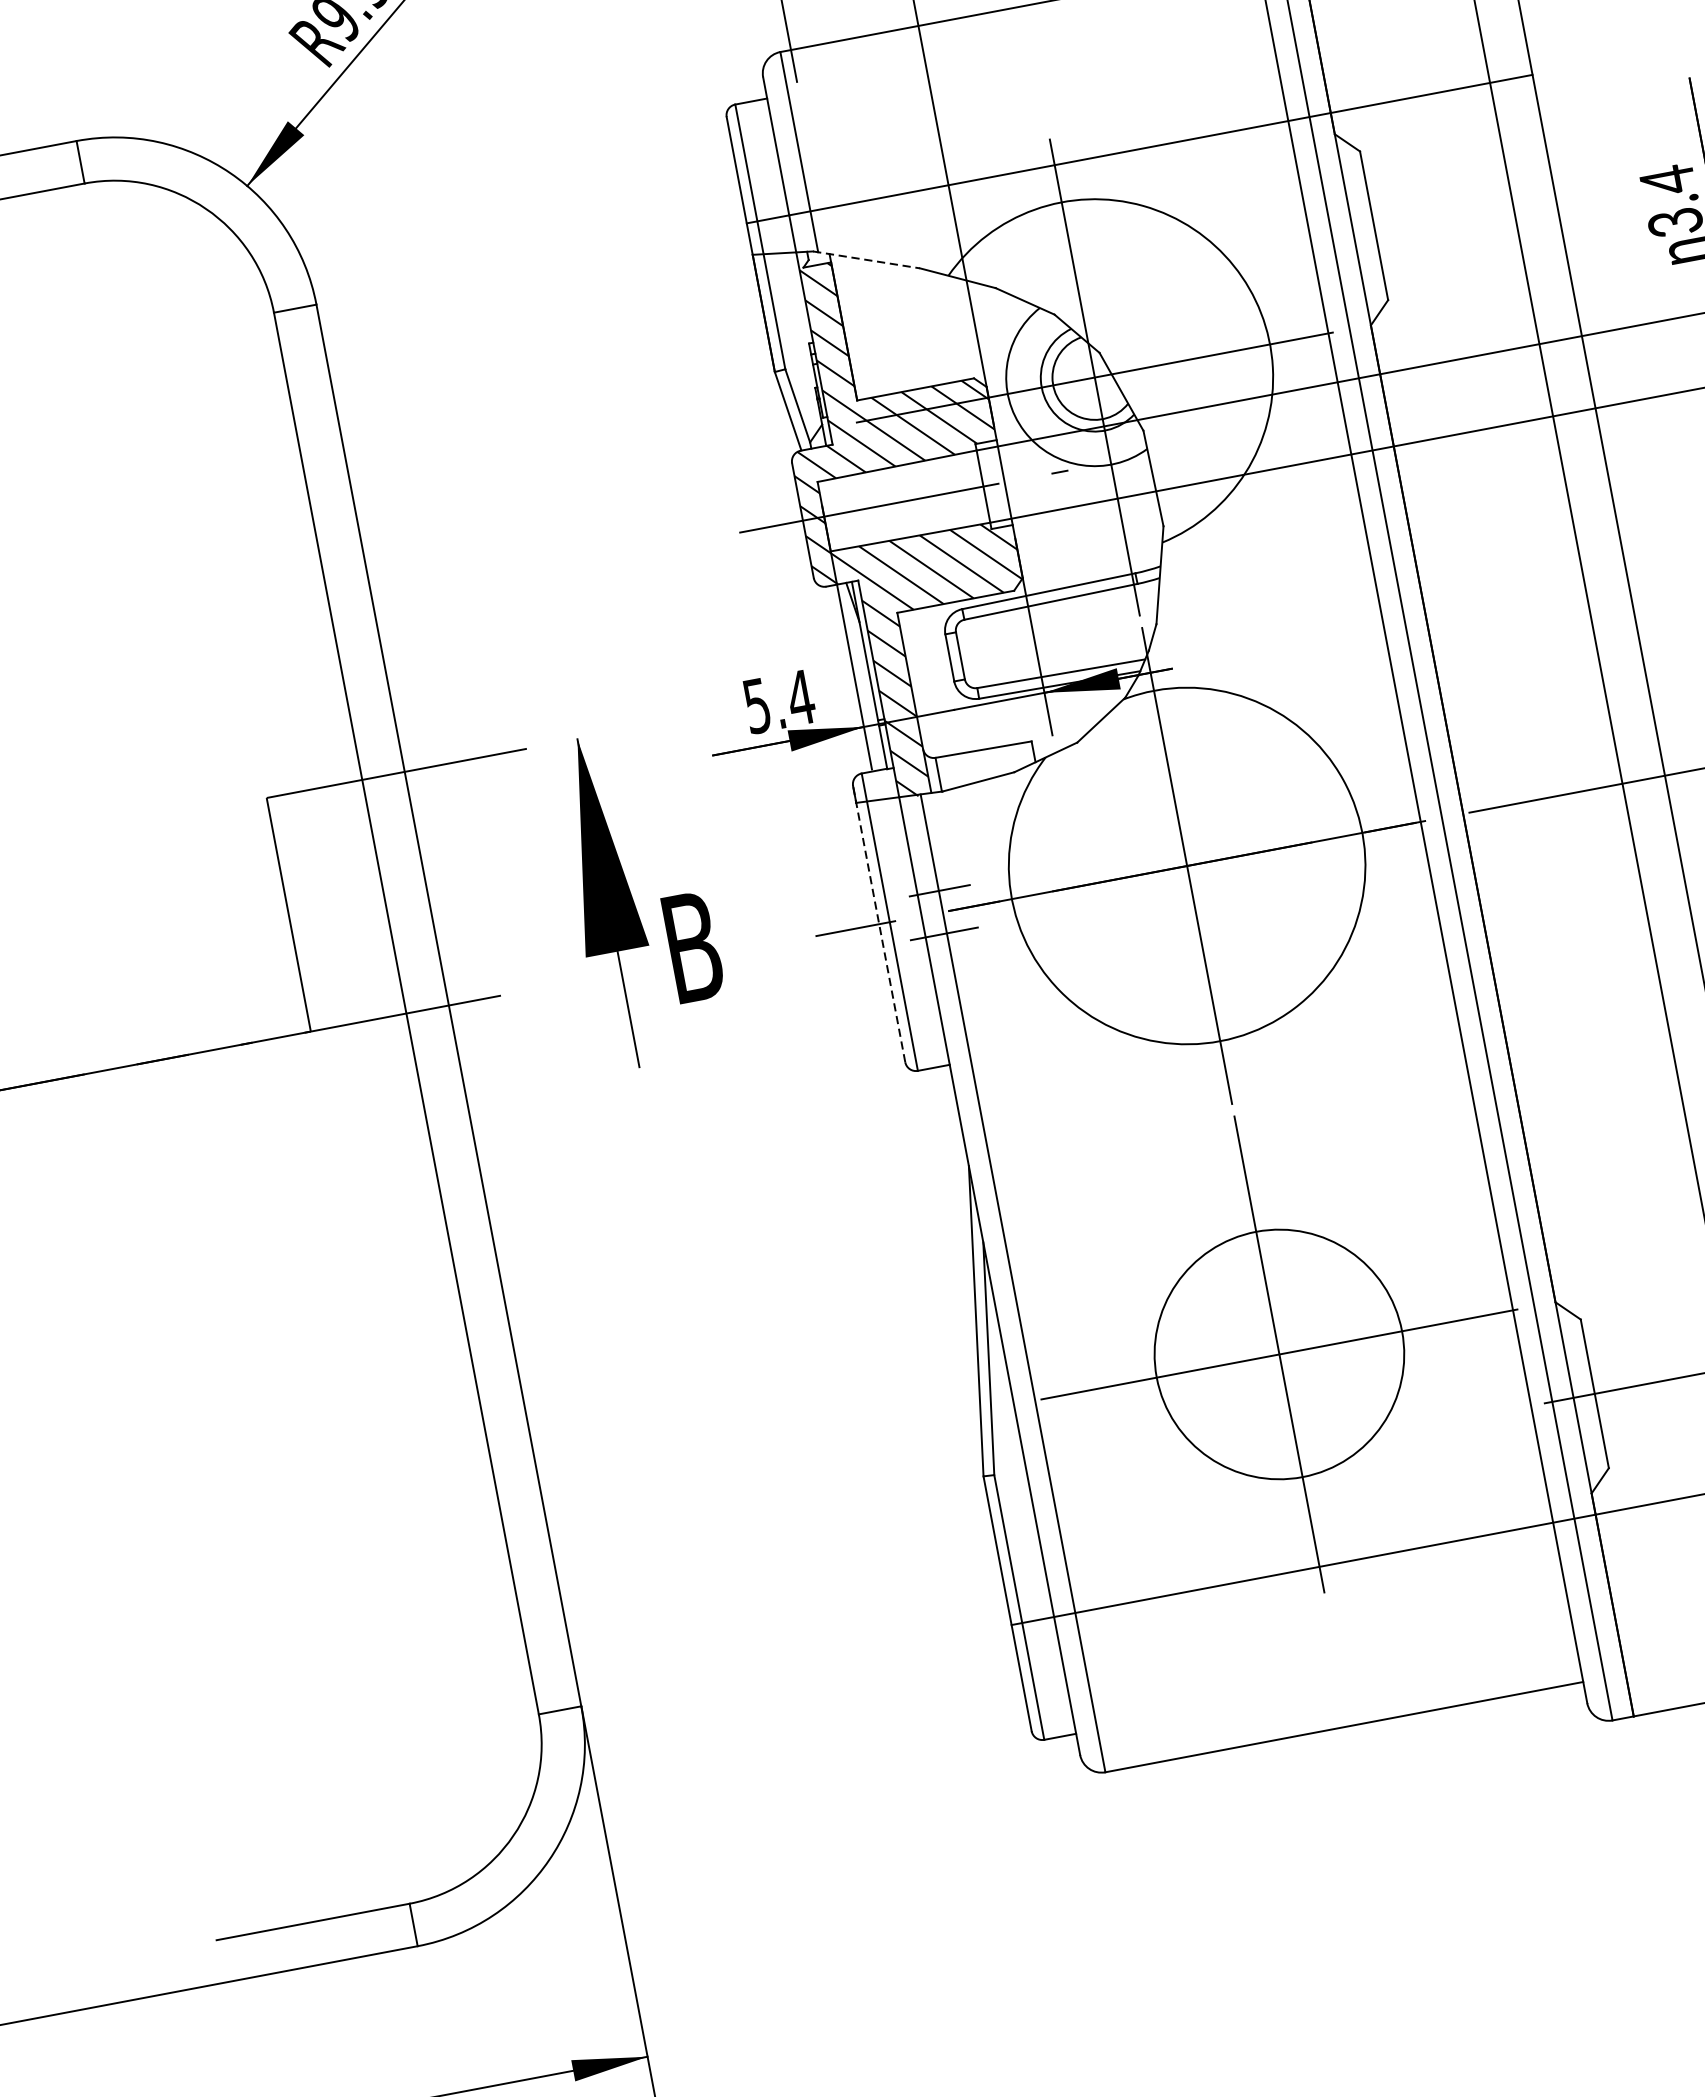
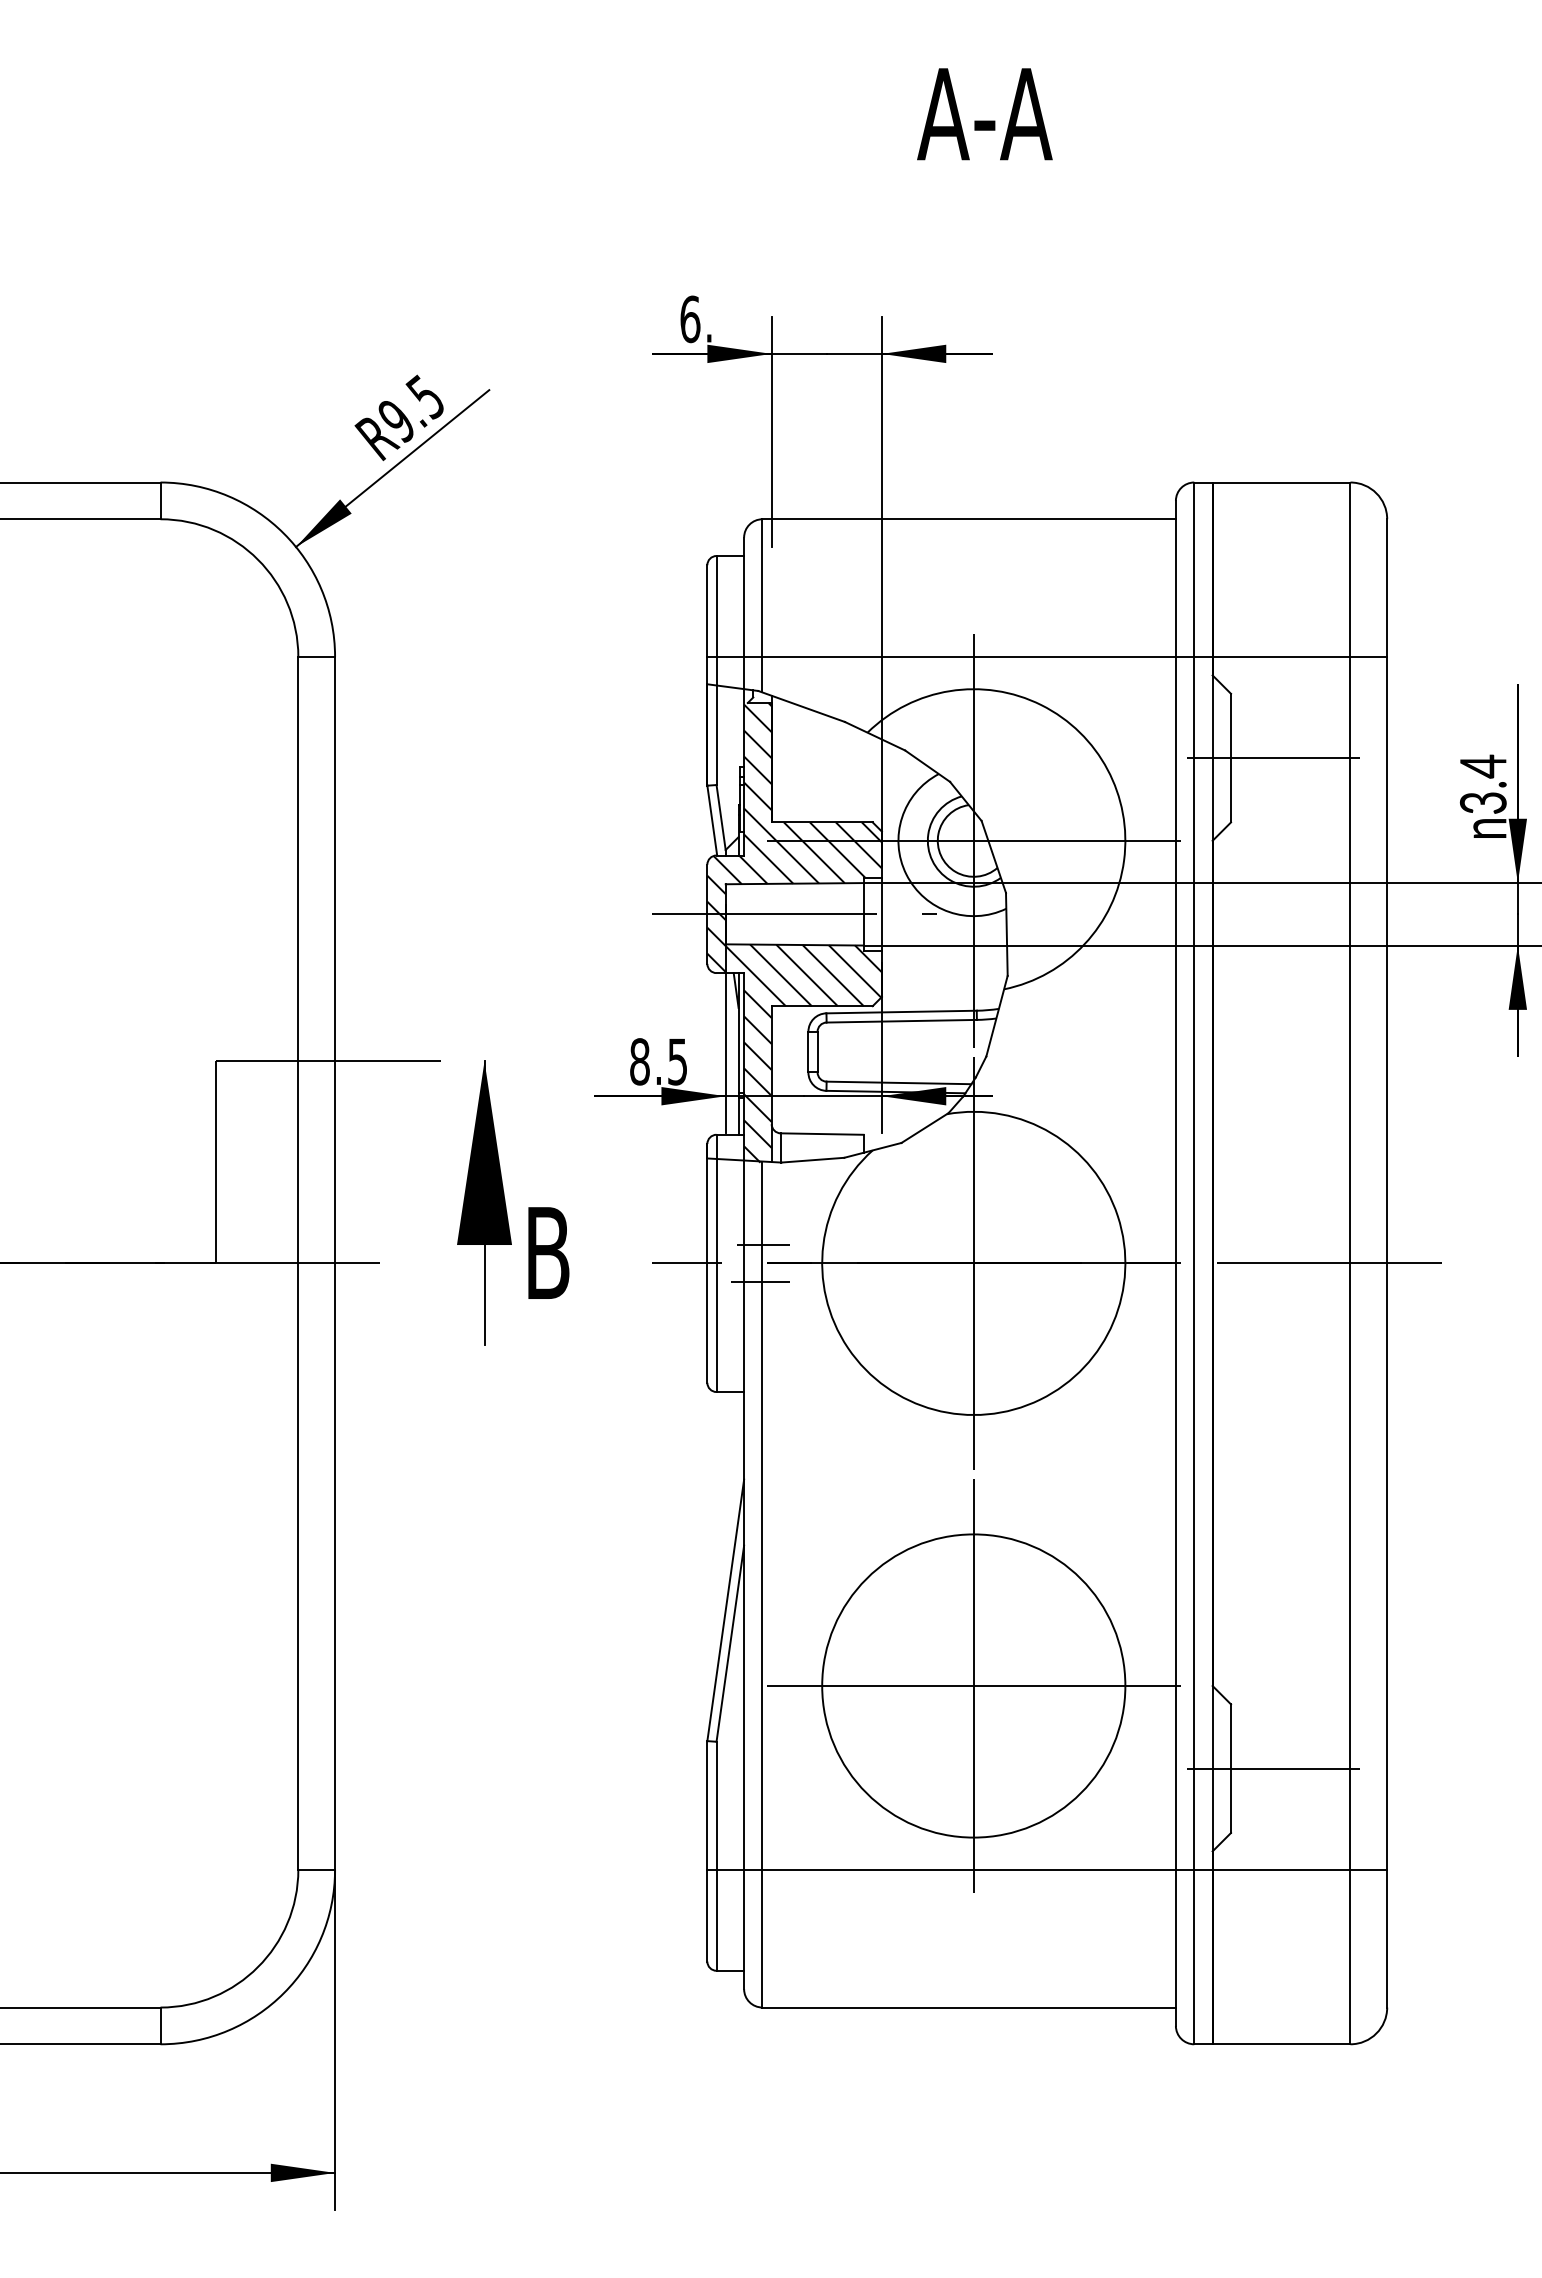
line: (1422, 217) -> (1272, 758), added
line: (867, 259) -> (802, 706), dashed -> solid
text: (779, 701) -> (659, 1061), 5.4 -> 8.5
line: (879, 923) -> (707, 1262), dashed -> solid
circle: (1278, 1353) -> (973, 1685), size x1.43

